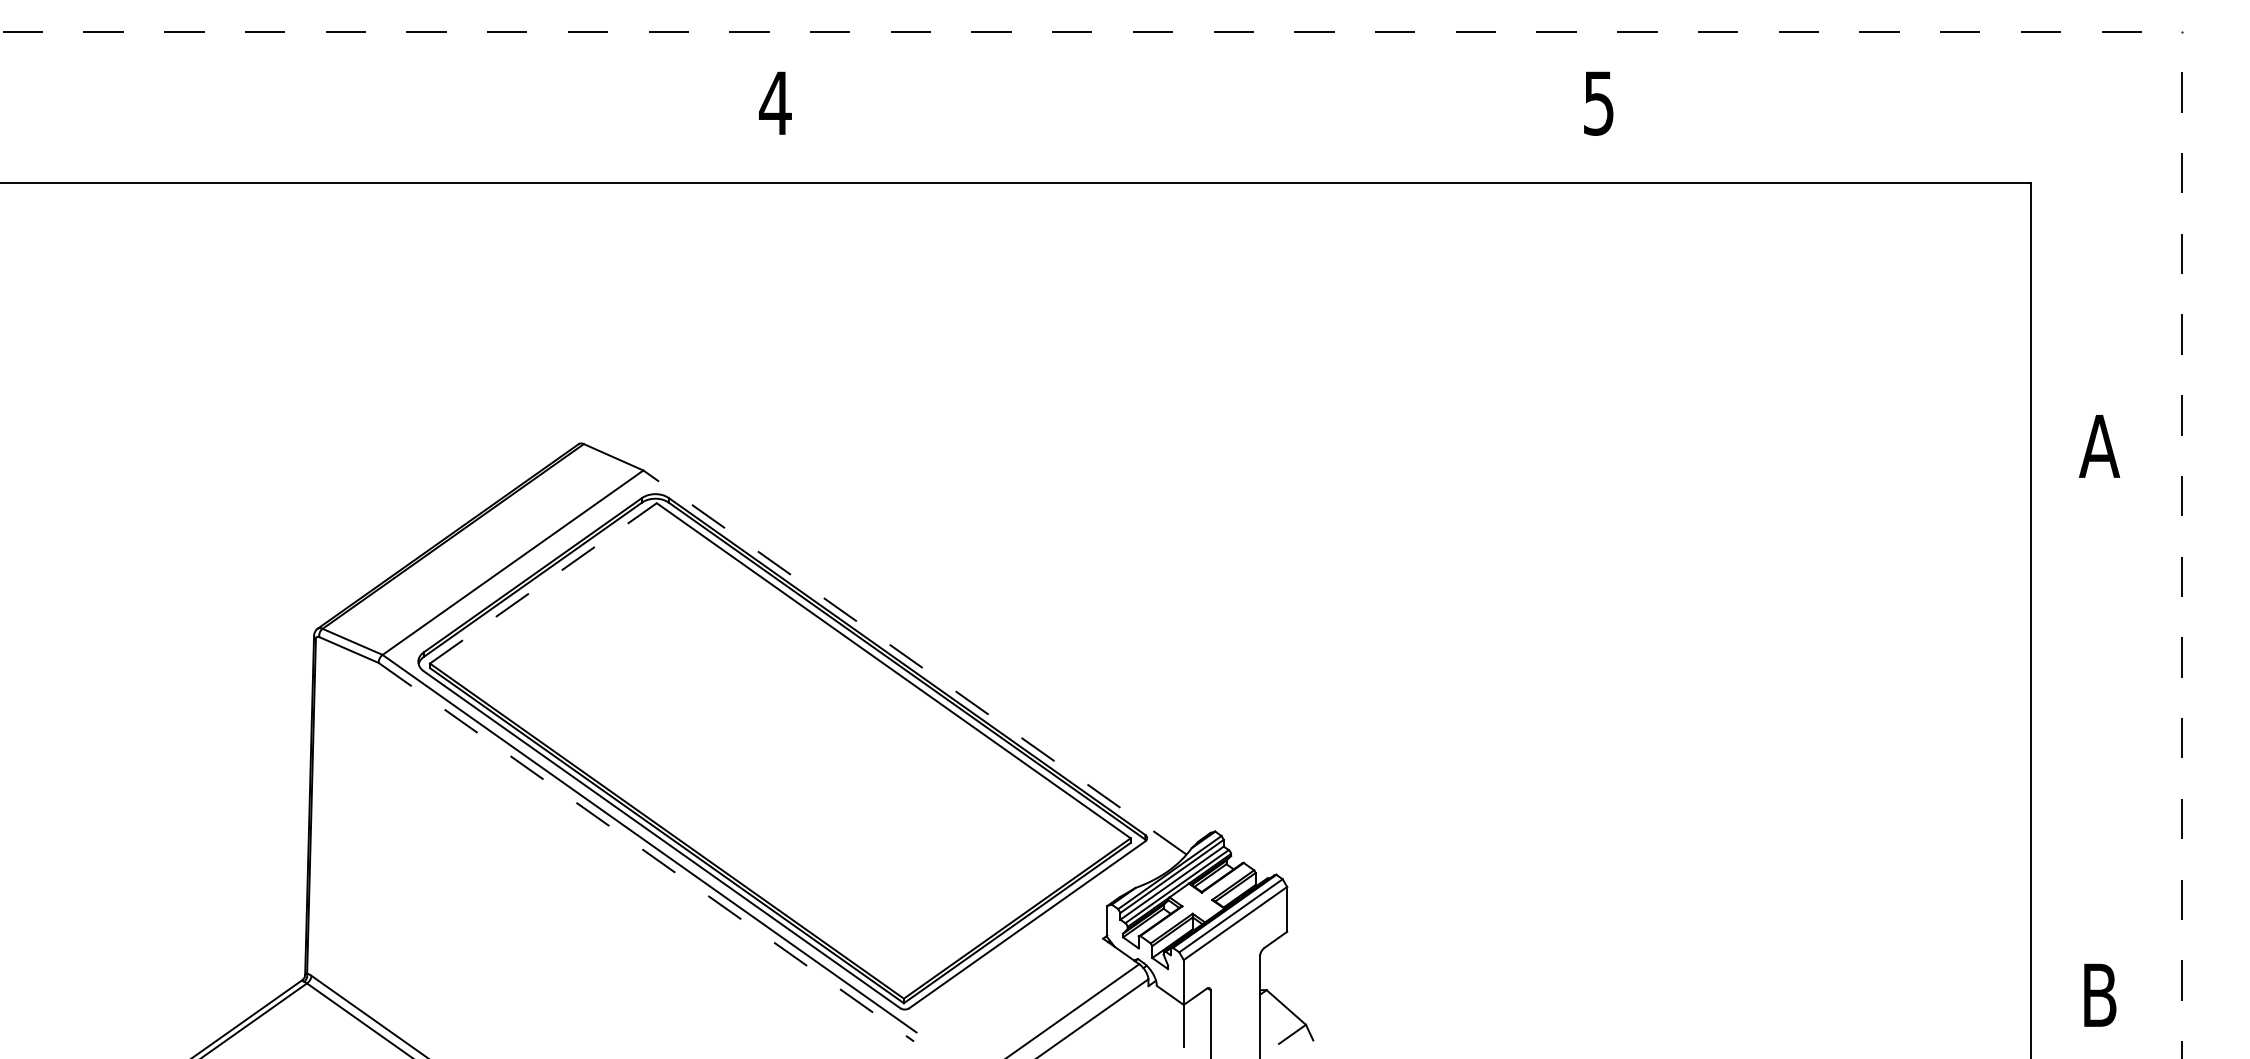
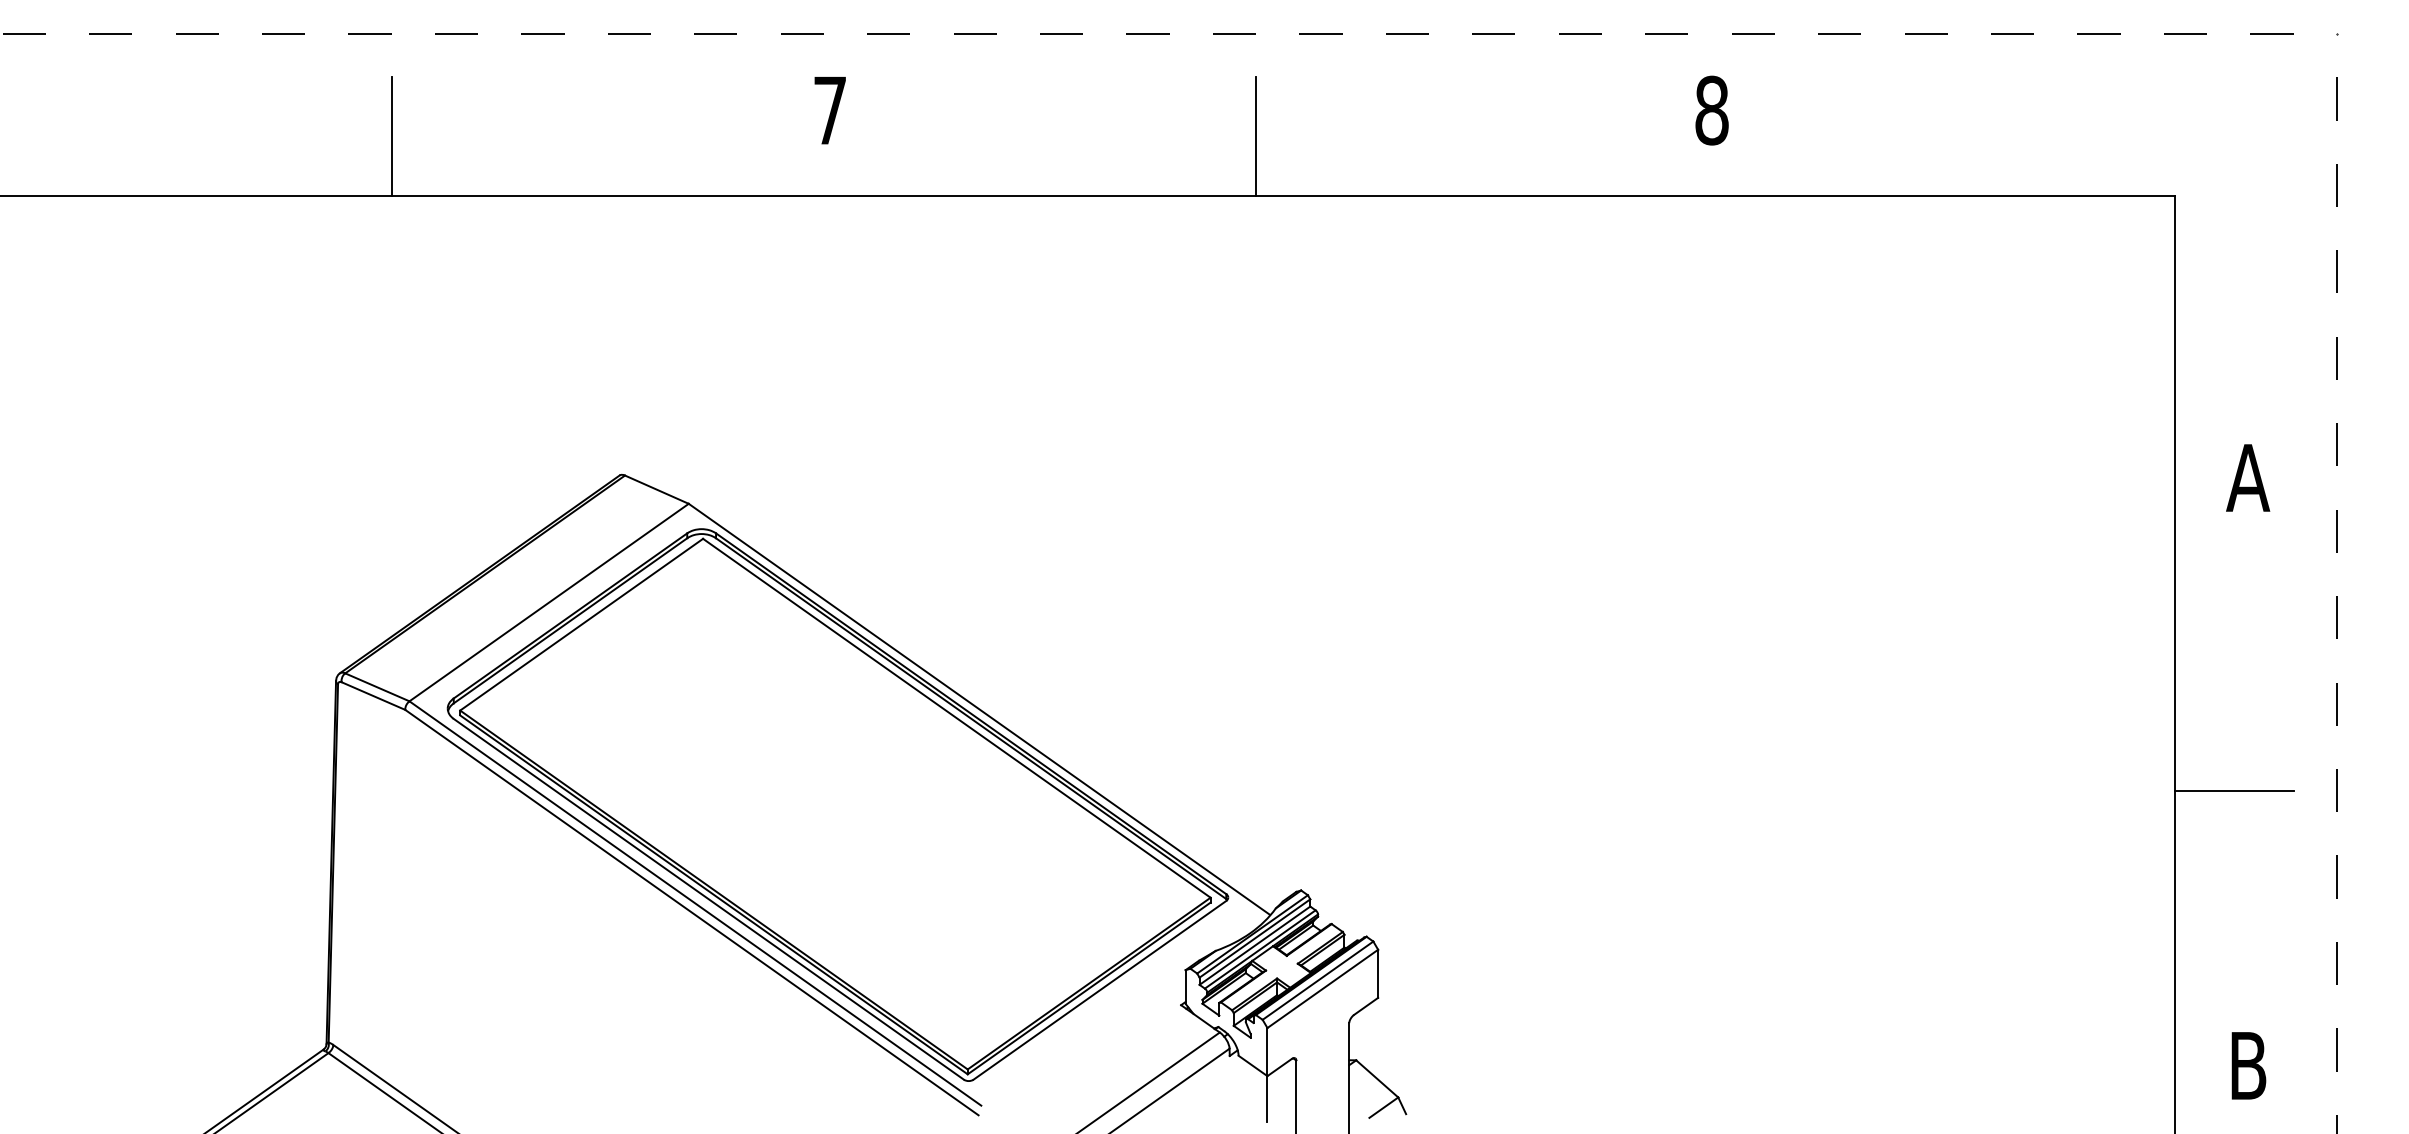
text: (774, 103) -> (829, 110), 4 -> 7
text: (1598, 103) -> (1711, 110), 5 -> 8
line: (365, 127) -> (391, 136), added
line: (1173, 127) -> (1256, 136), added
line: (543, 583) -> (581, 624), dashed -> solid
line: (914, 662) -> (979, 709), dashed -> solid
line: (2085, 738) -> (2233, 790), added
line: (646, 852) -> (692, 912), dashed -> solid

